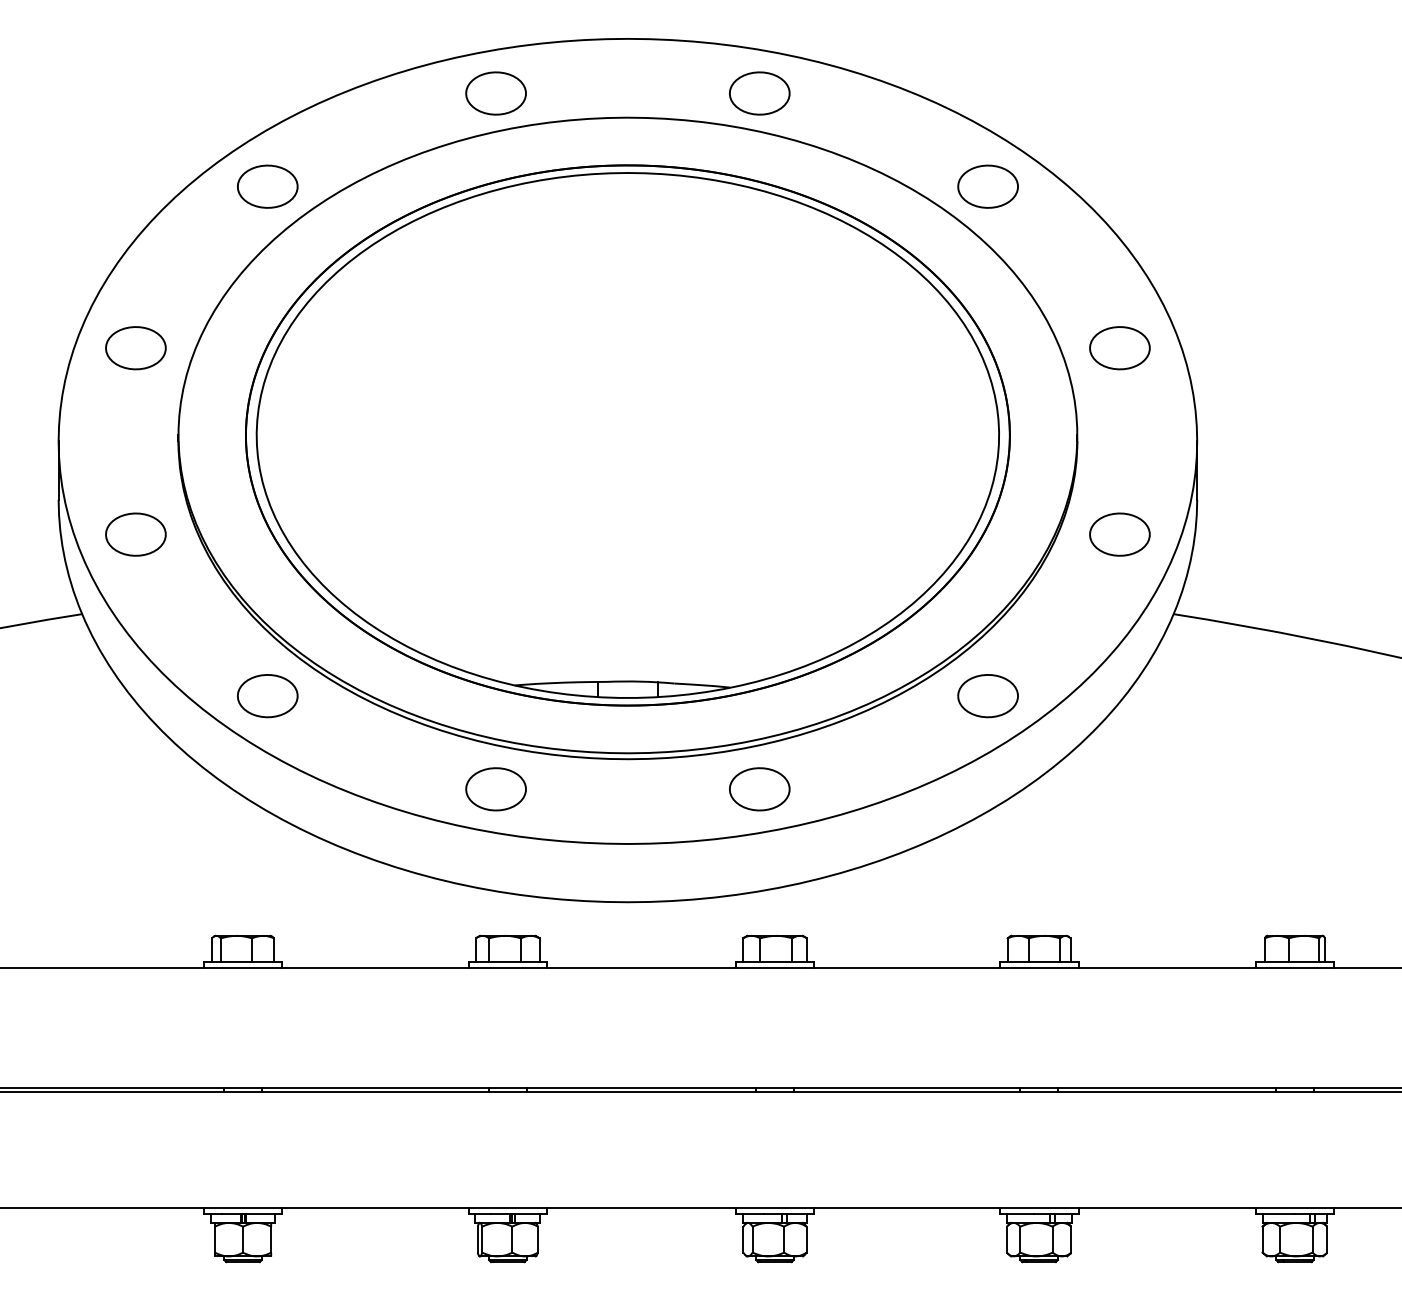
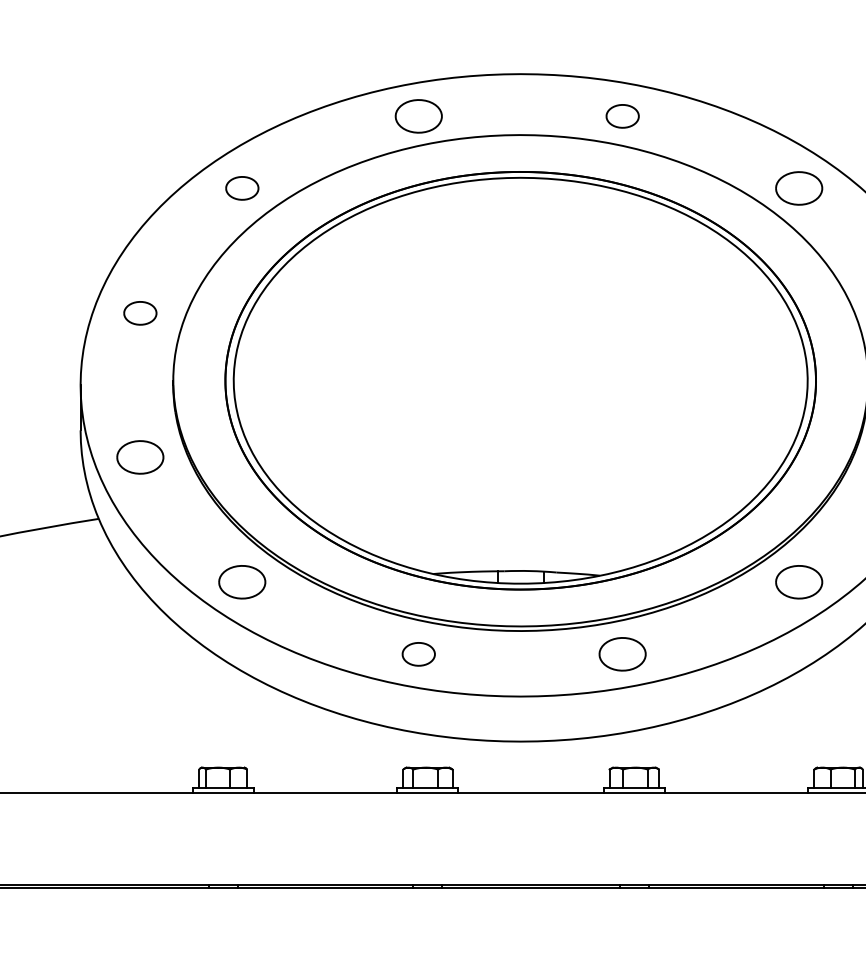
part: (759, 93) -> (622, 116), size x0.7
part: (267, 186) -> (242, 188), size x0.7
part: (135, 348) -> (140, 313), size x0.7
part: (495, 789) -> (418, 654), size x0.7

